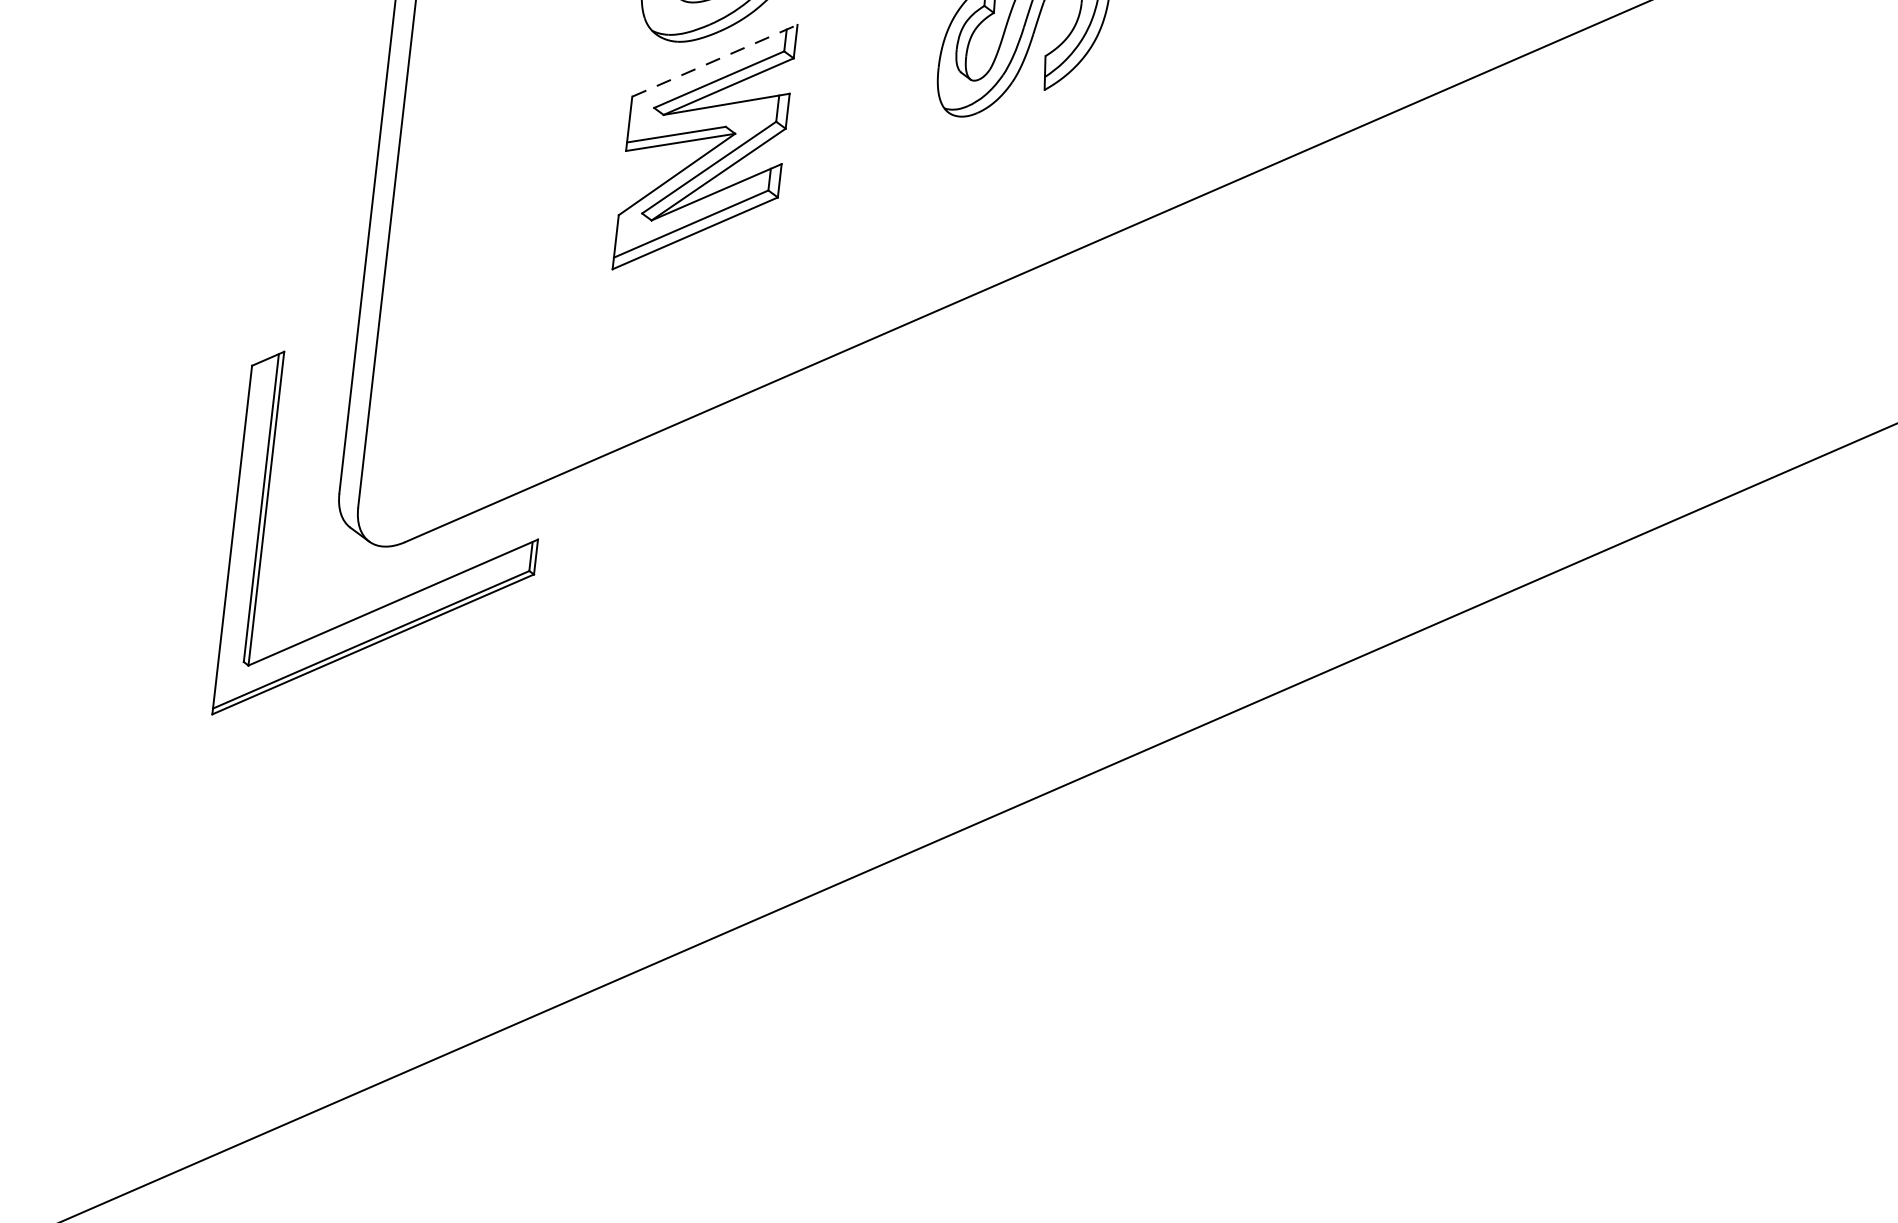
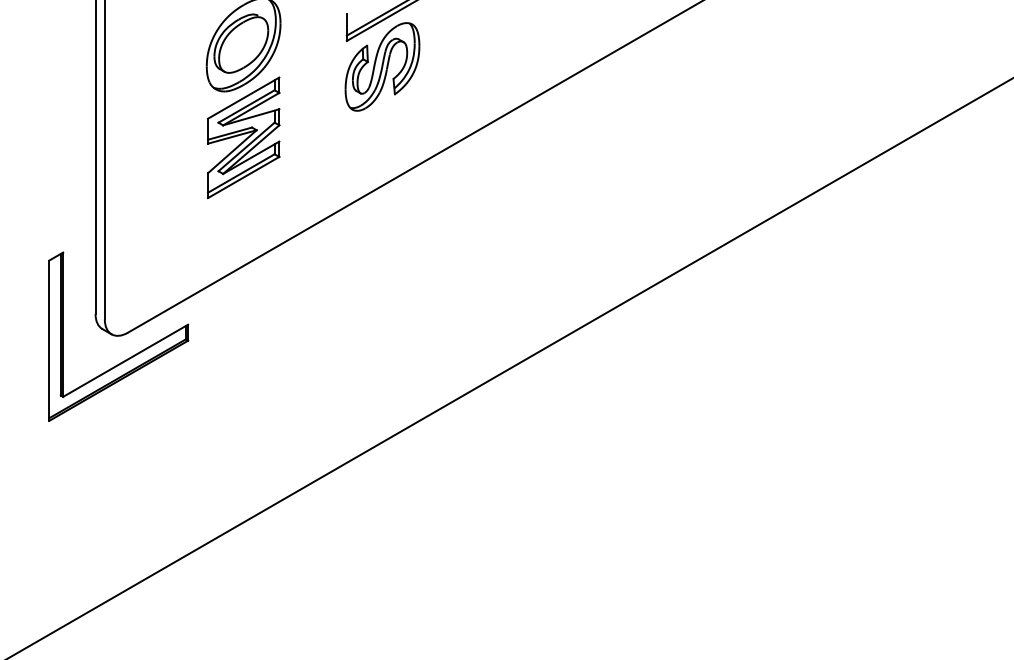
line: (716, 59) -> (244, 97), dashed -> solid

